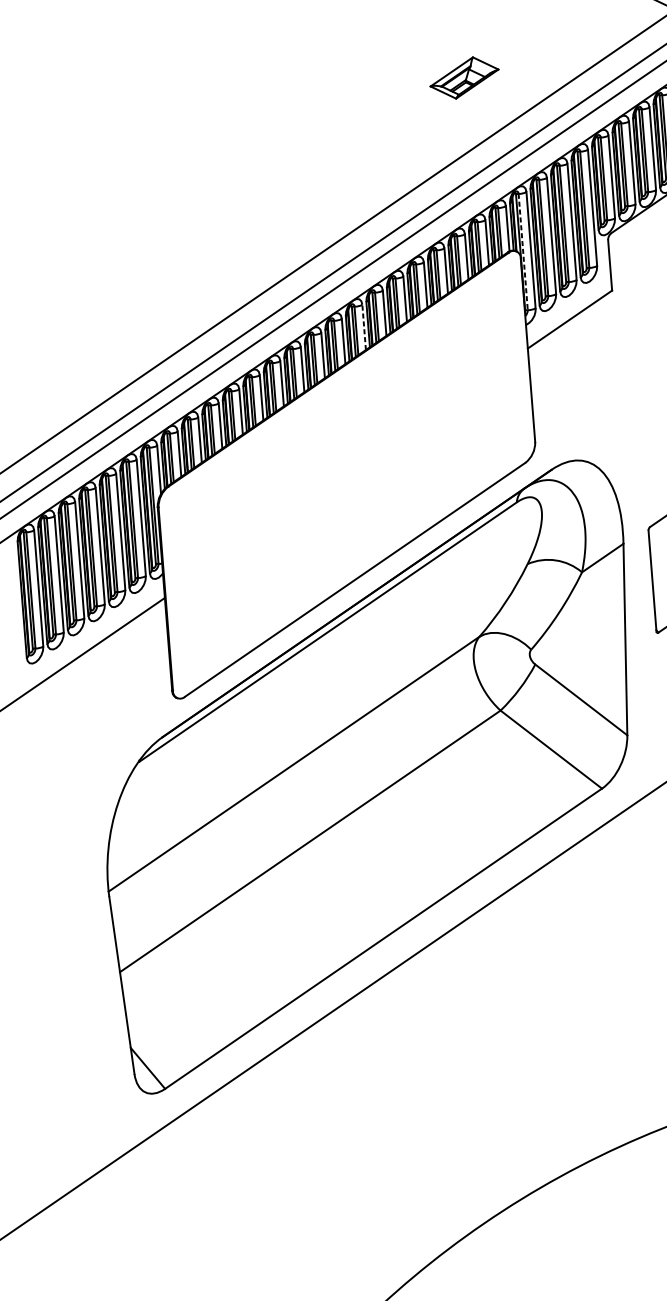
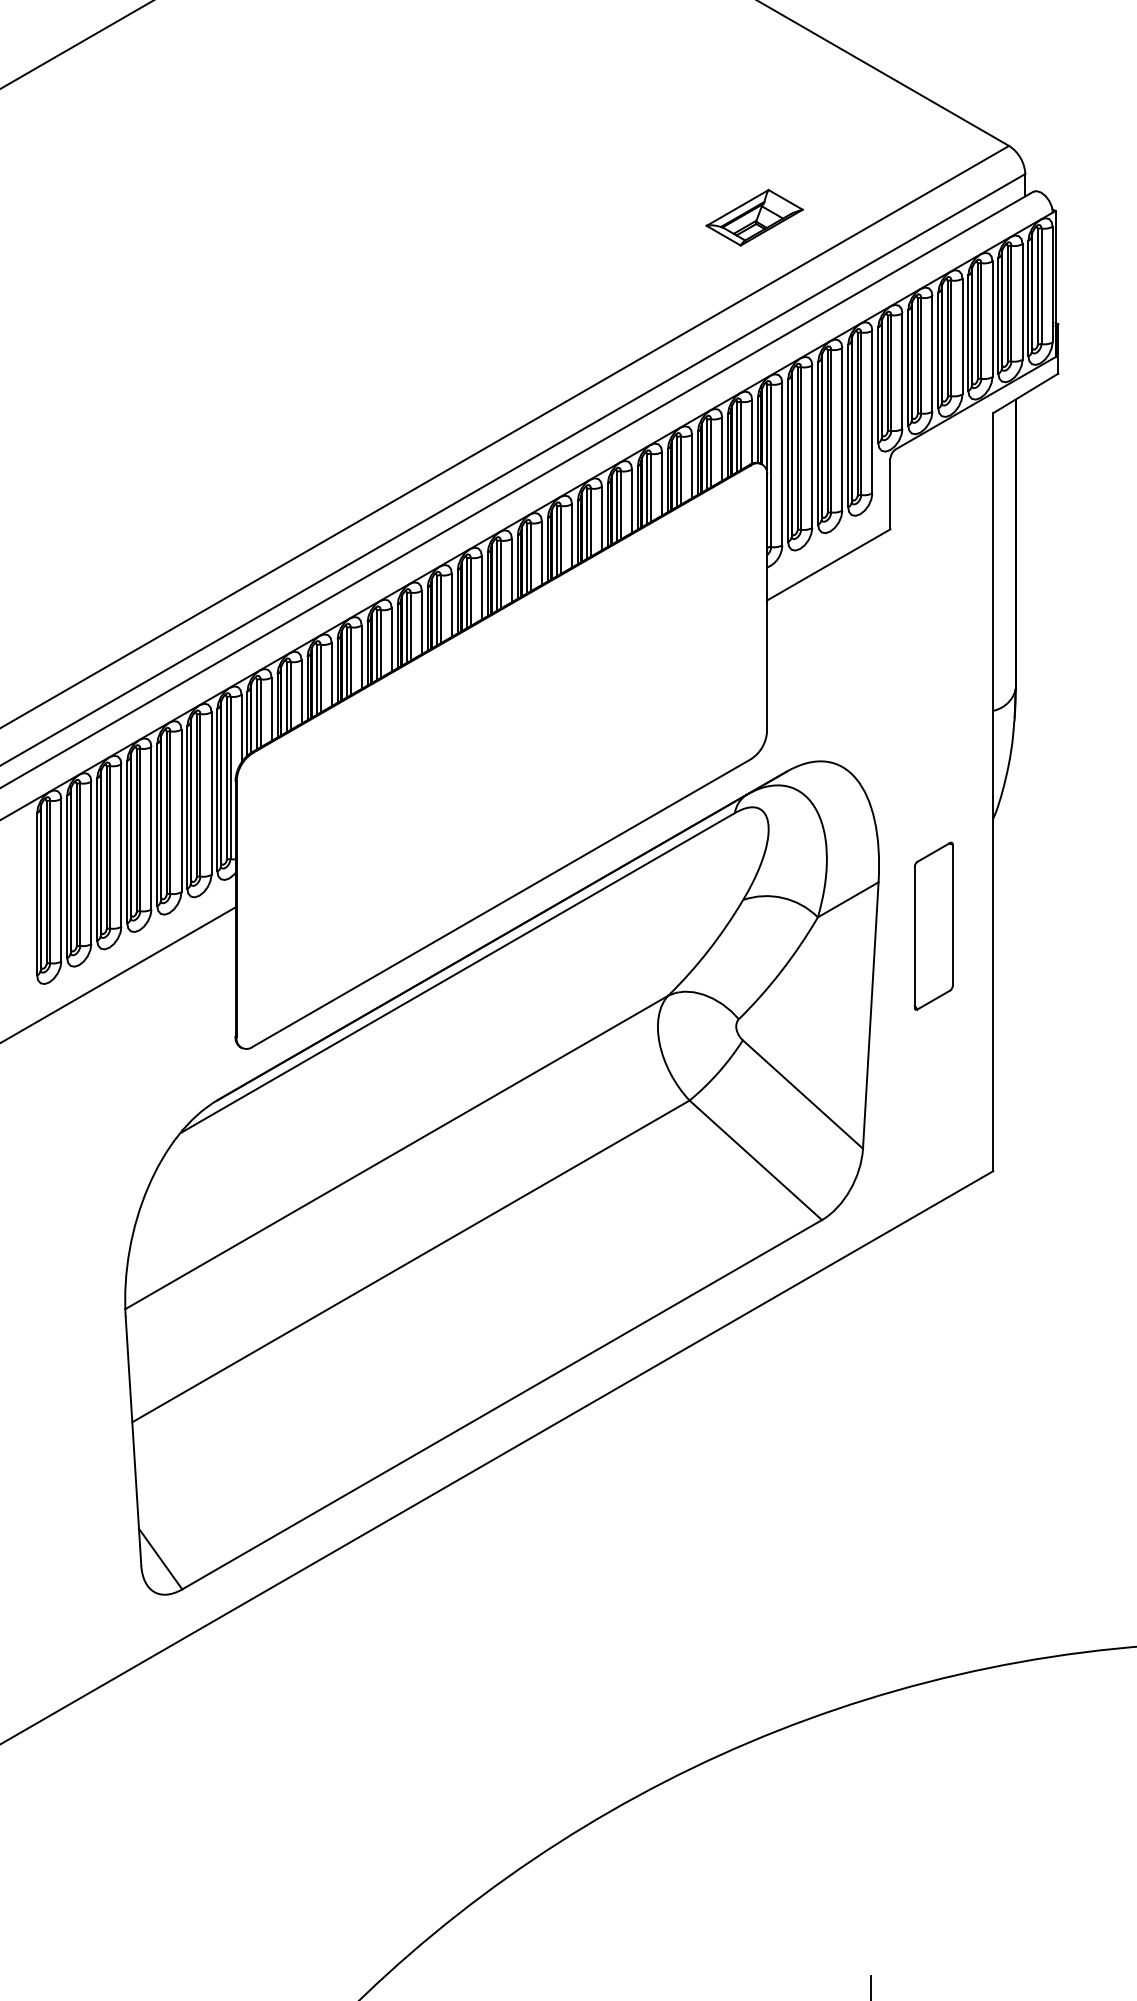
part: (464, 77) -> (754, 217), moved
line: (523, 252) -> (771, 466), dashed -> solid
line: (363, 327) -> (541, 553), dashed -> solid

